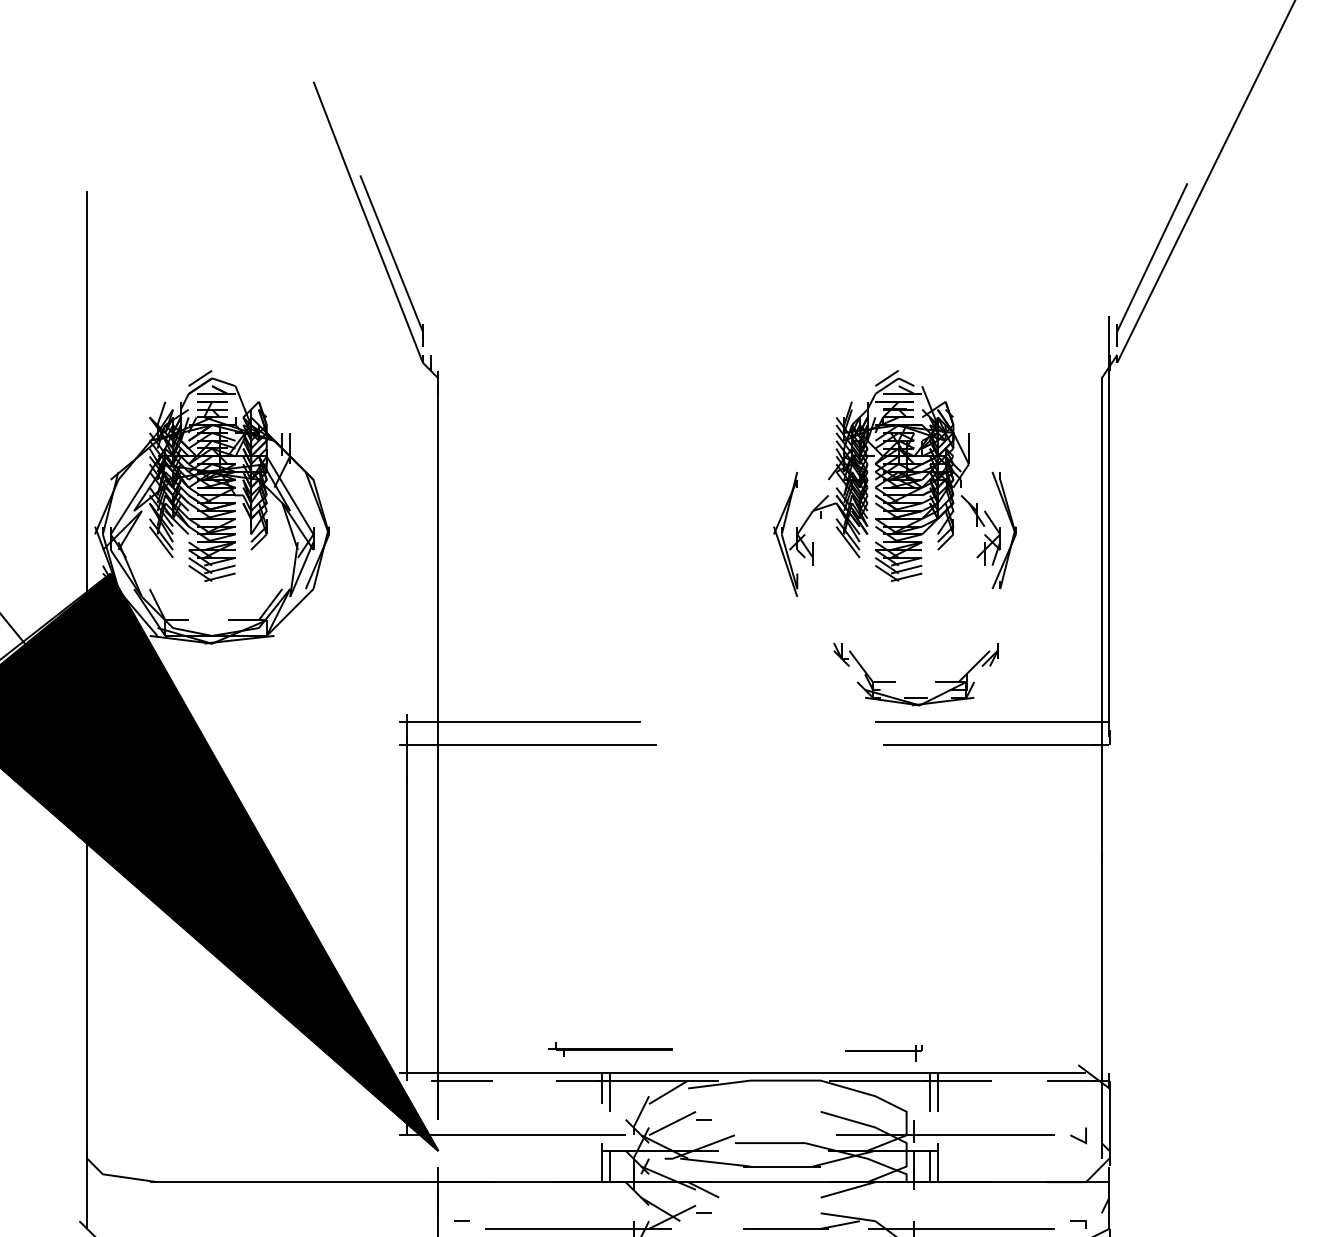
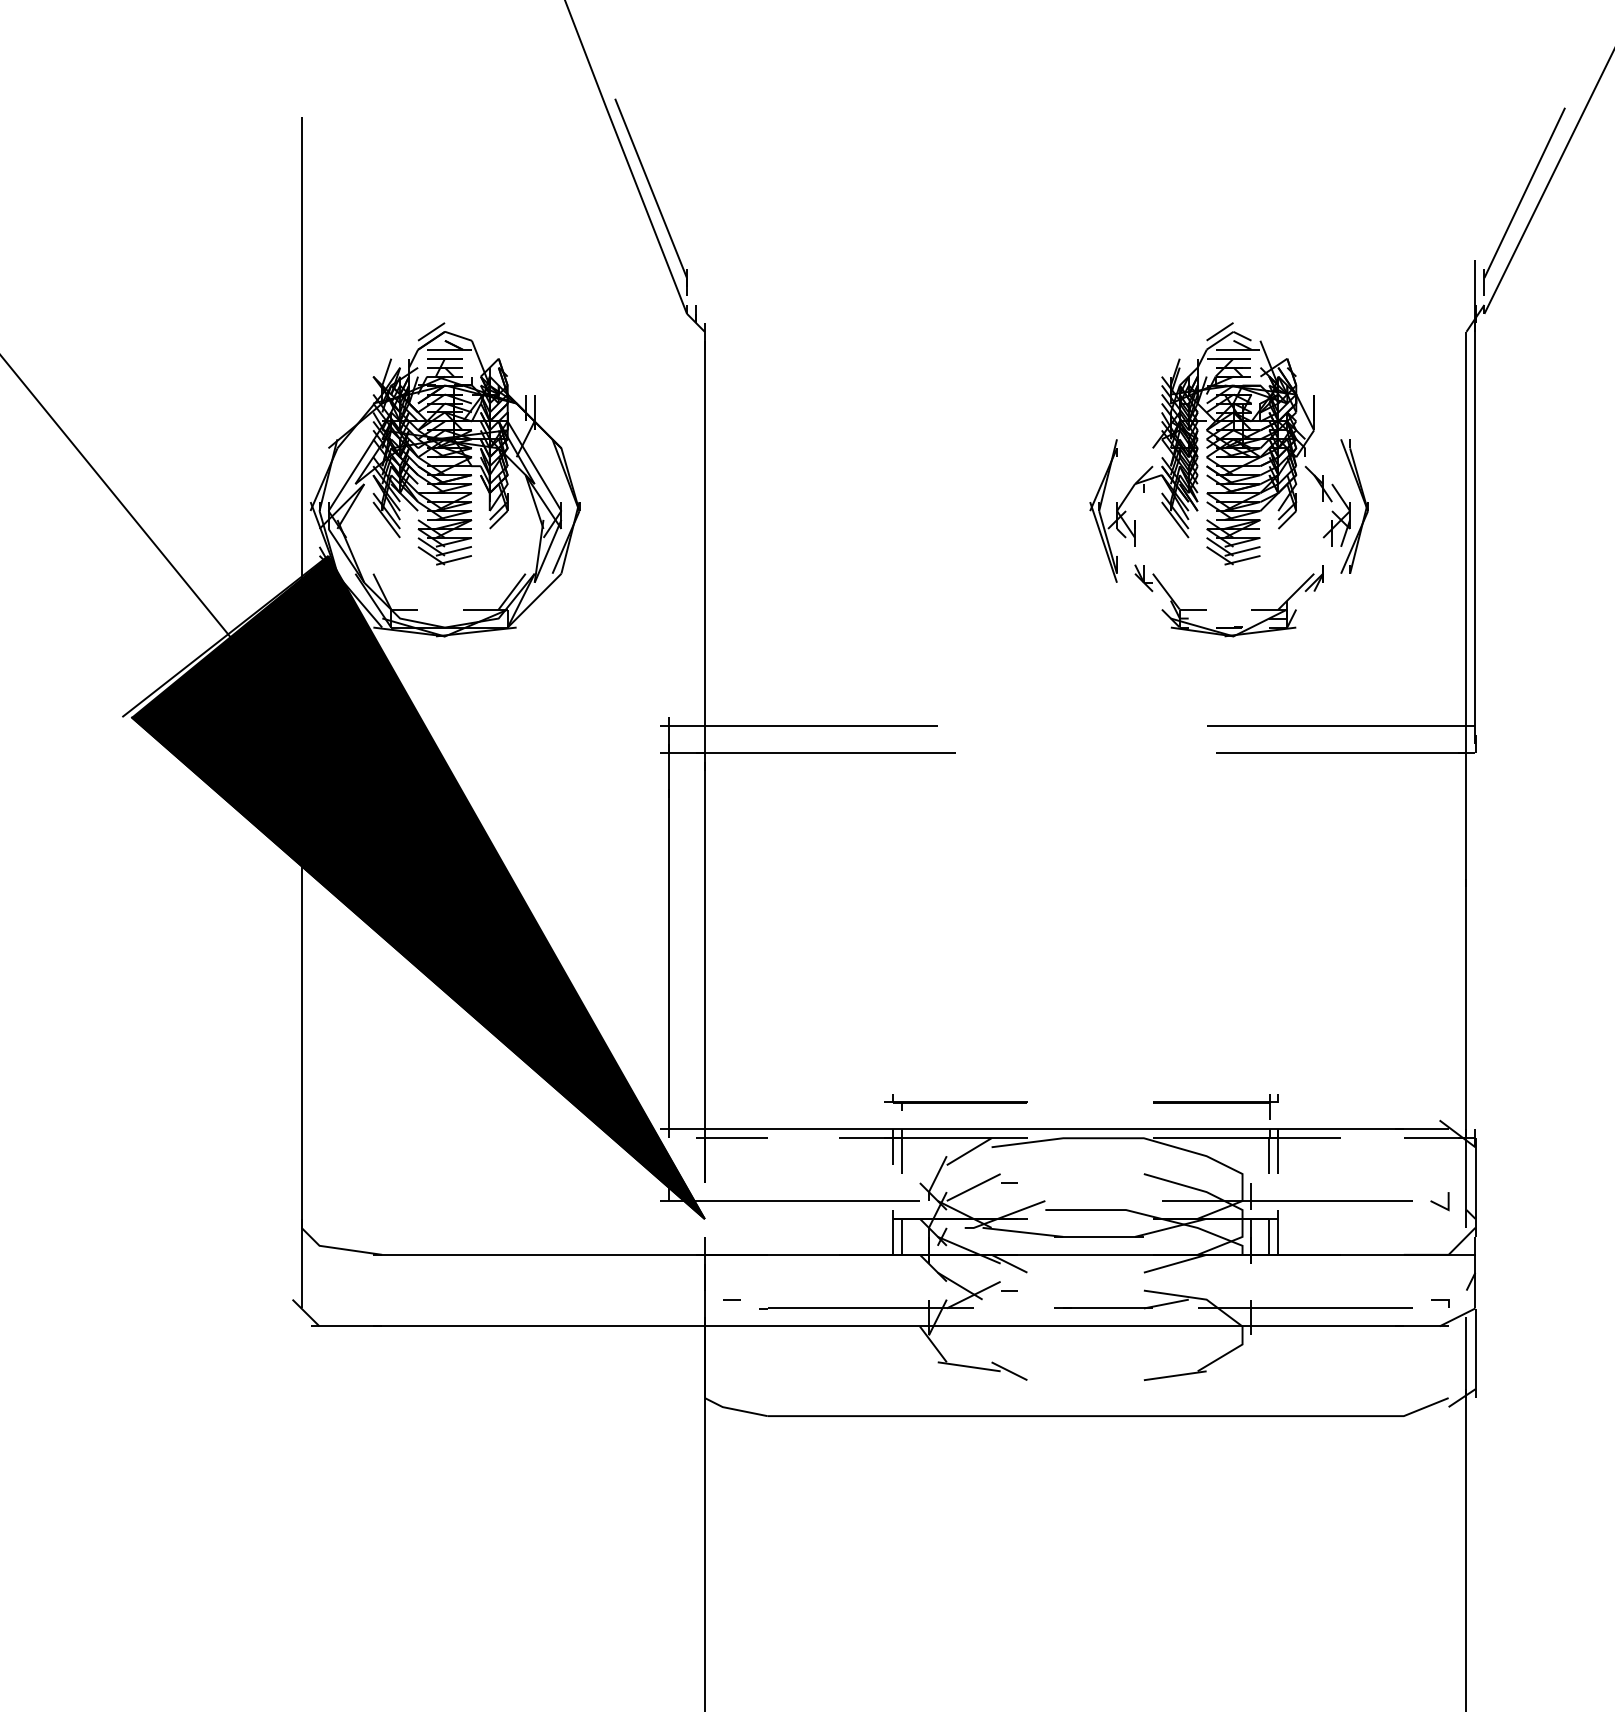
part: (896, 682) -> (1206, 609), moved
part: (610, 1049) -> (955, 1102), moved
part: (883, 1052) -> (1215, 1106), size x1.43

